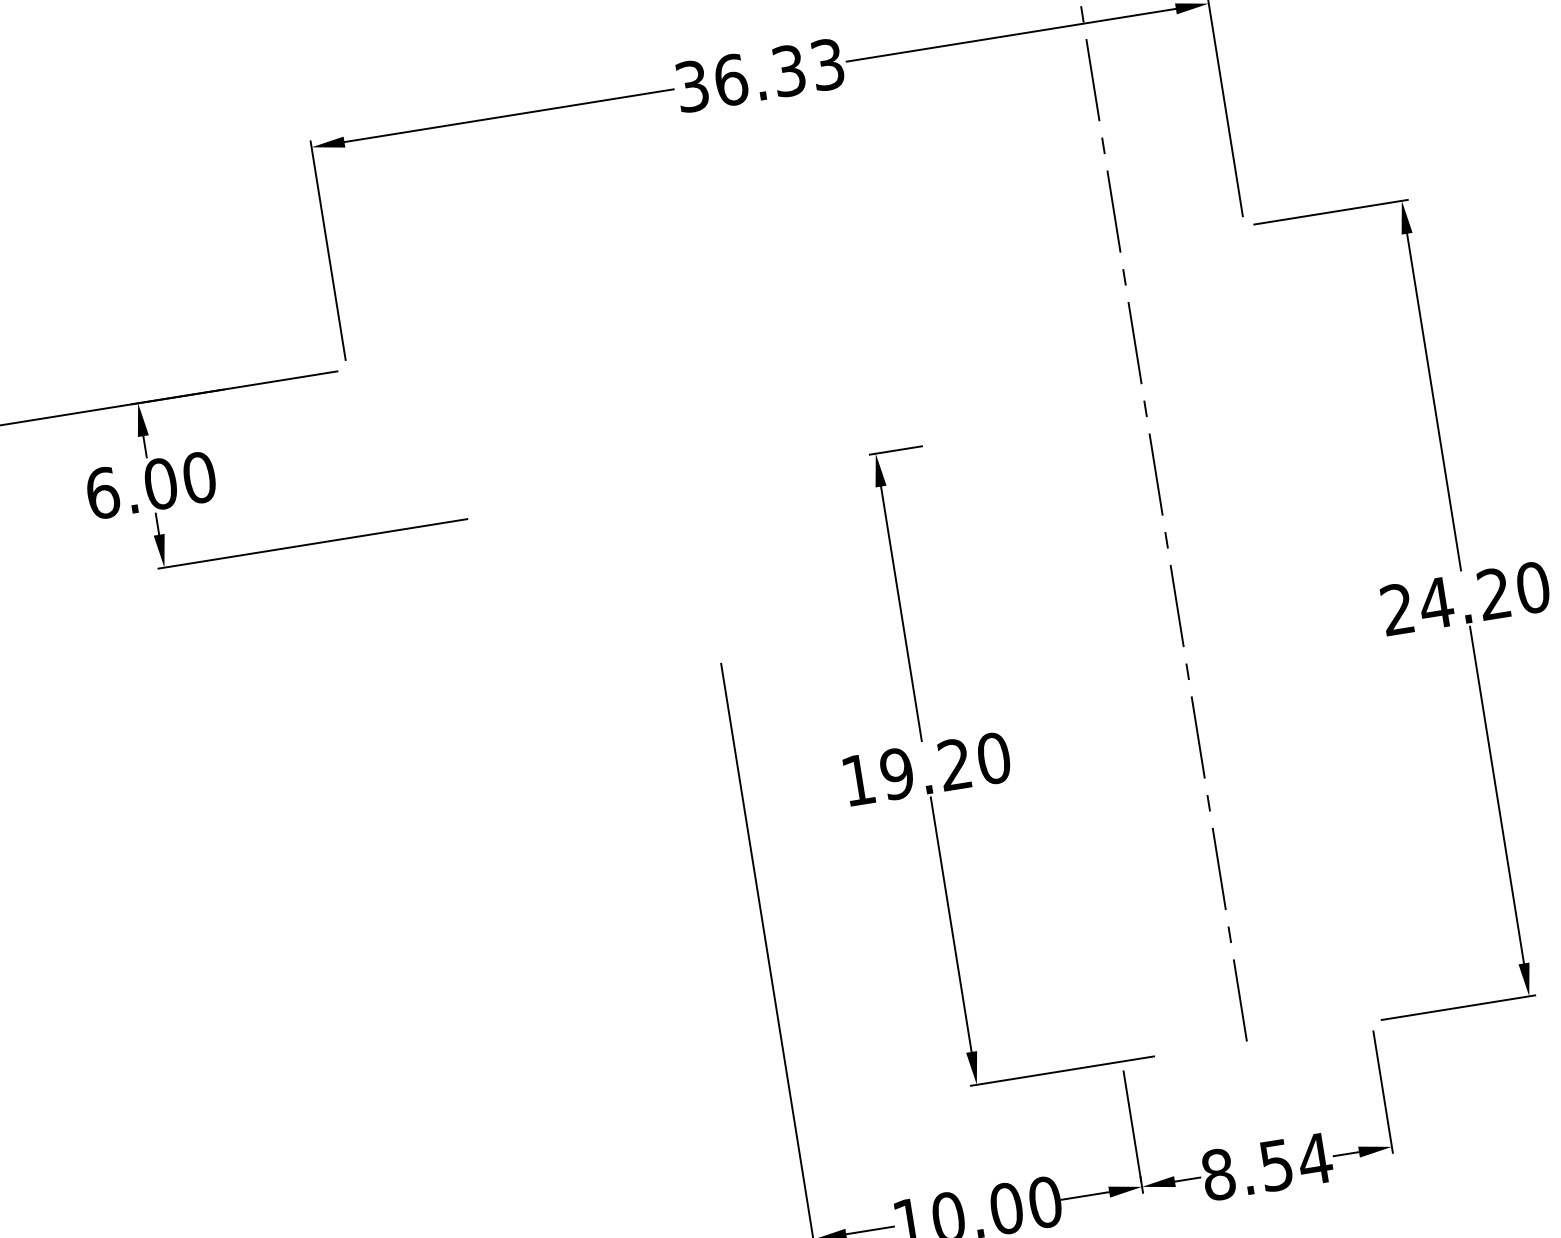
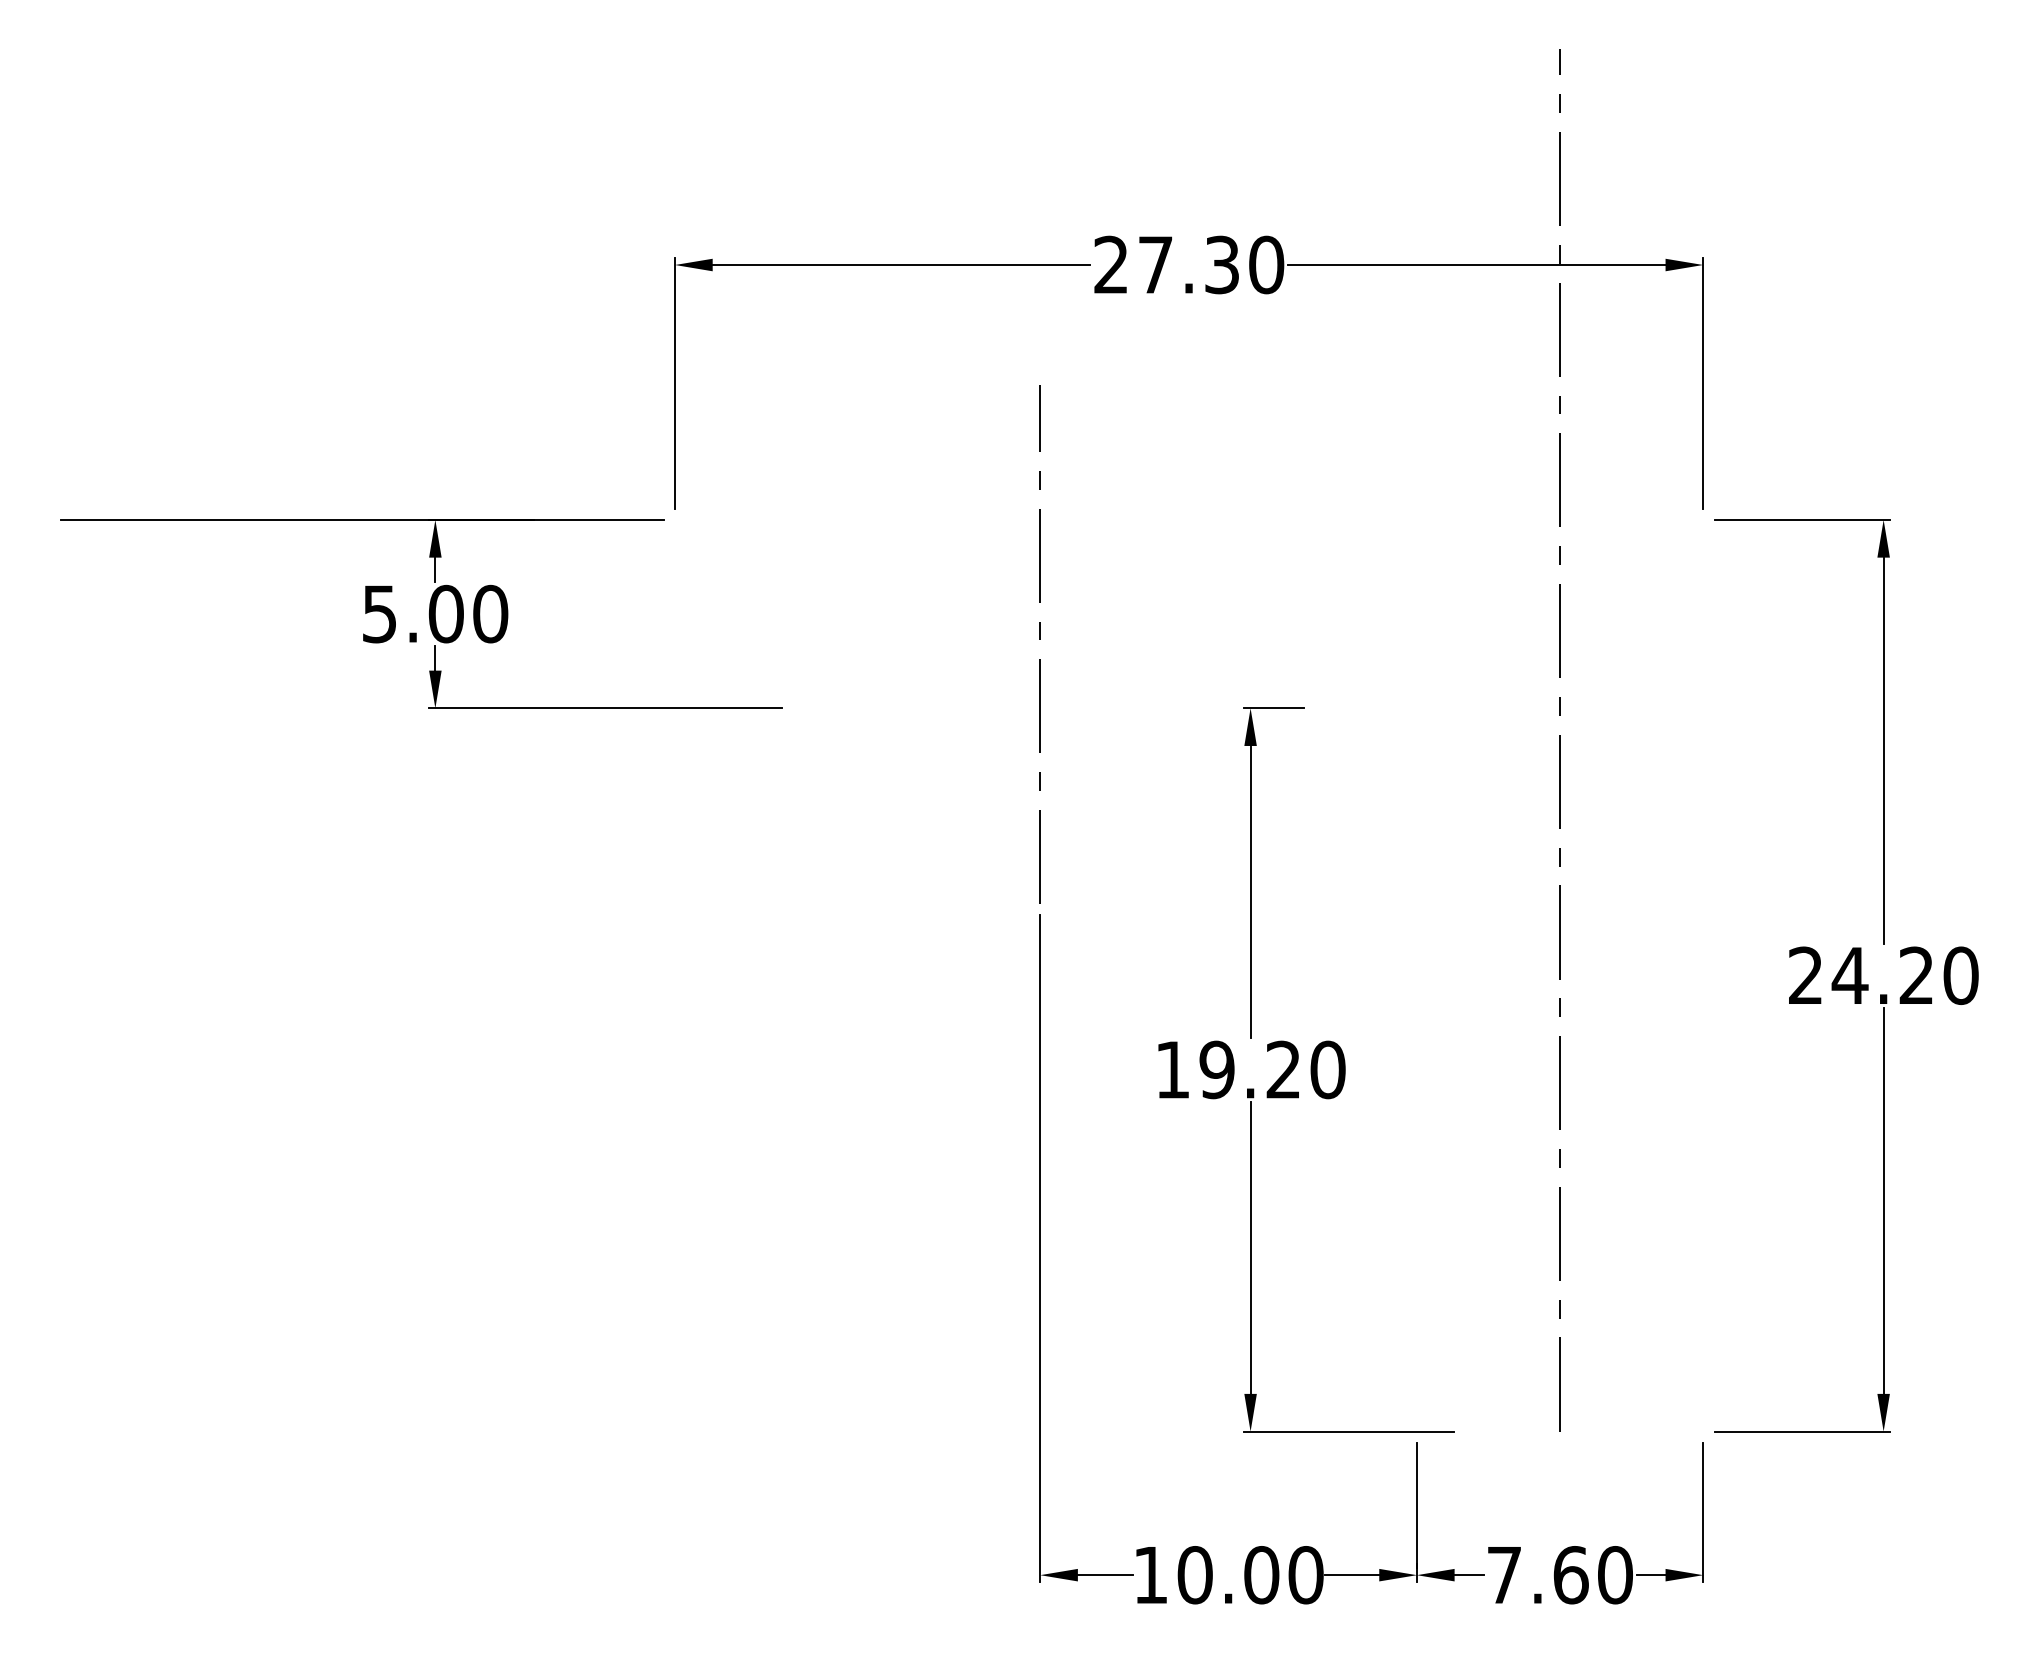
text: (760, 74) -> (1189, 264), 36.33 -> 27.30
line: (681, 423) -> (1039, 639), added
text: (102, 492) -> (379, 613), 6.00 -> 5.00
text: (1267, 1167) -> (1560, 1575), 8.54 -> 7.60

